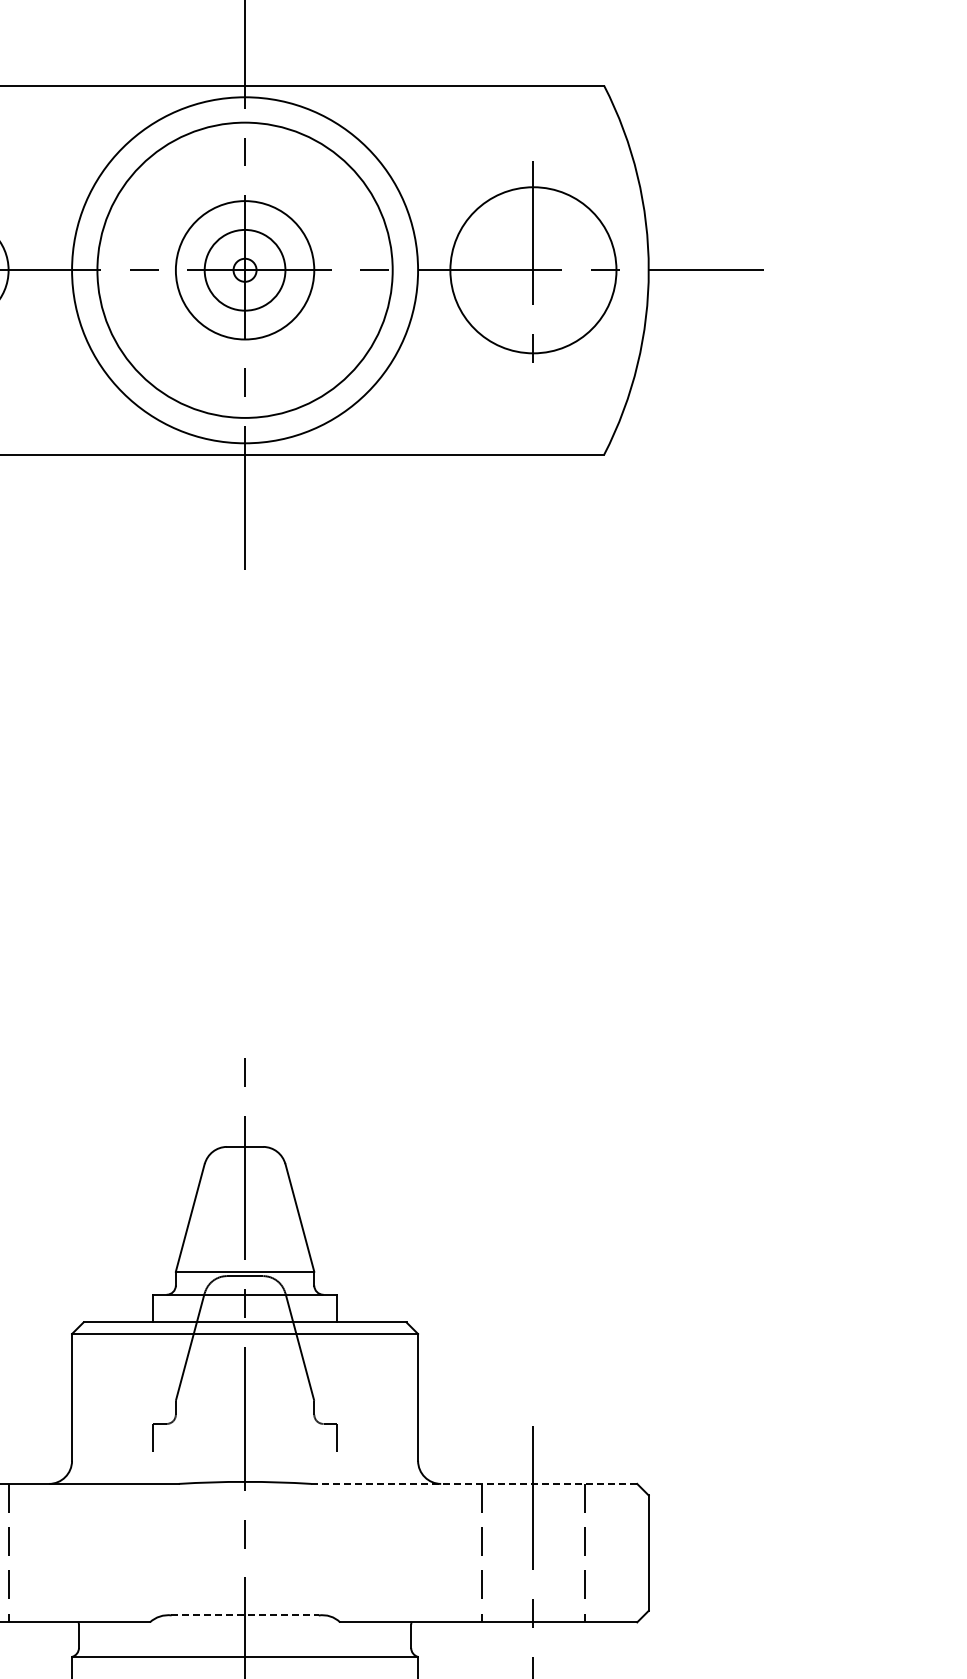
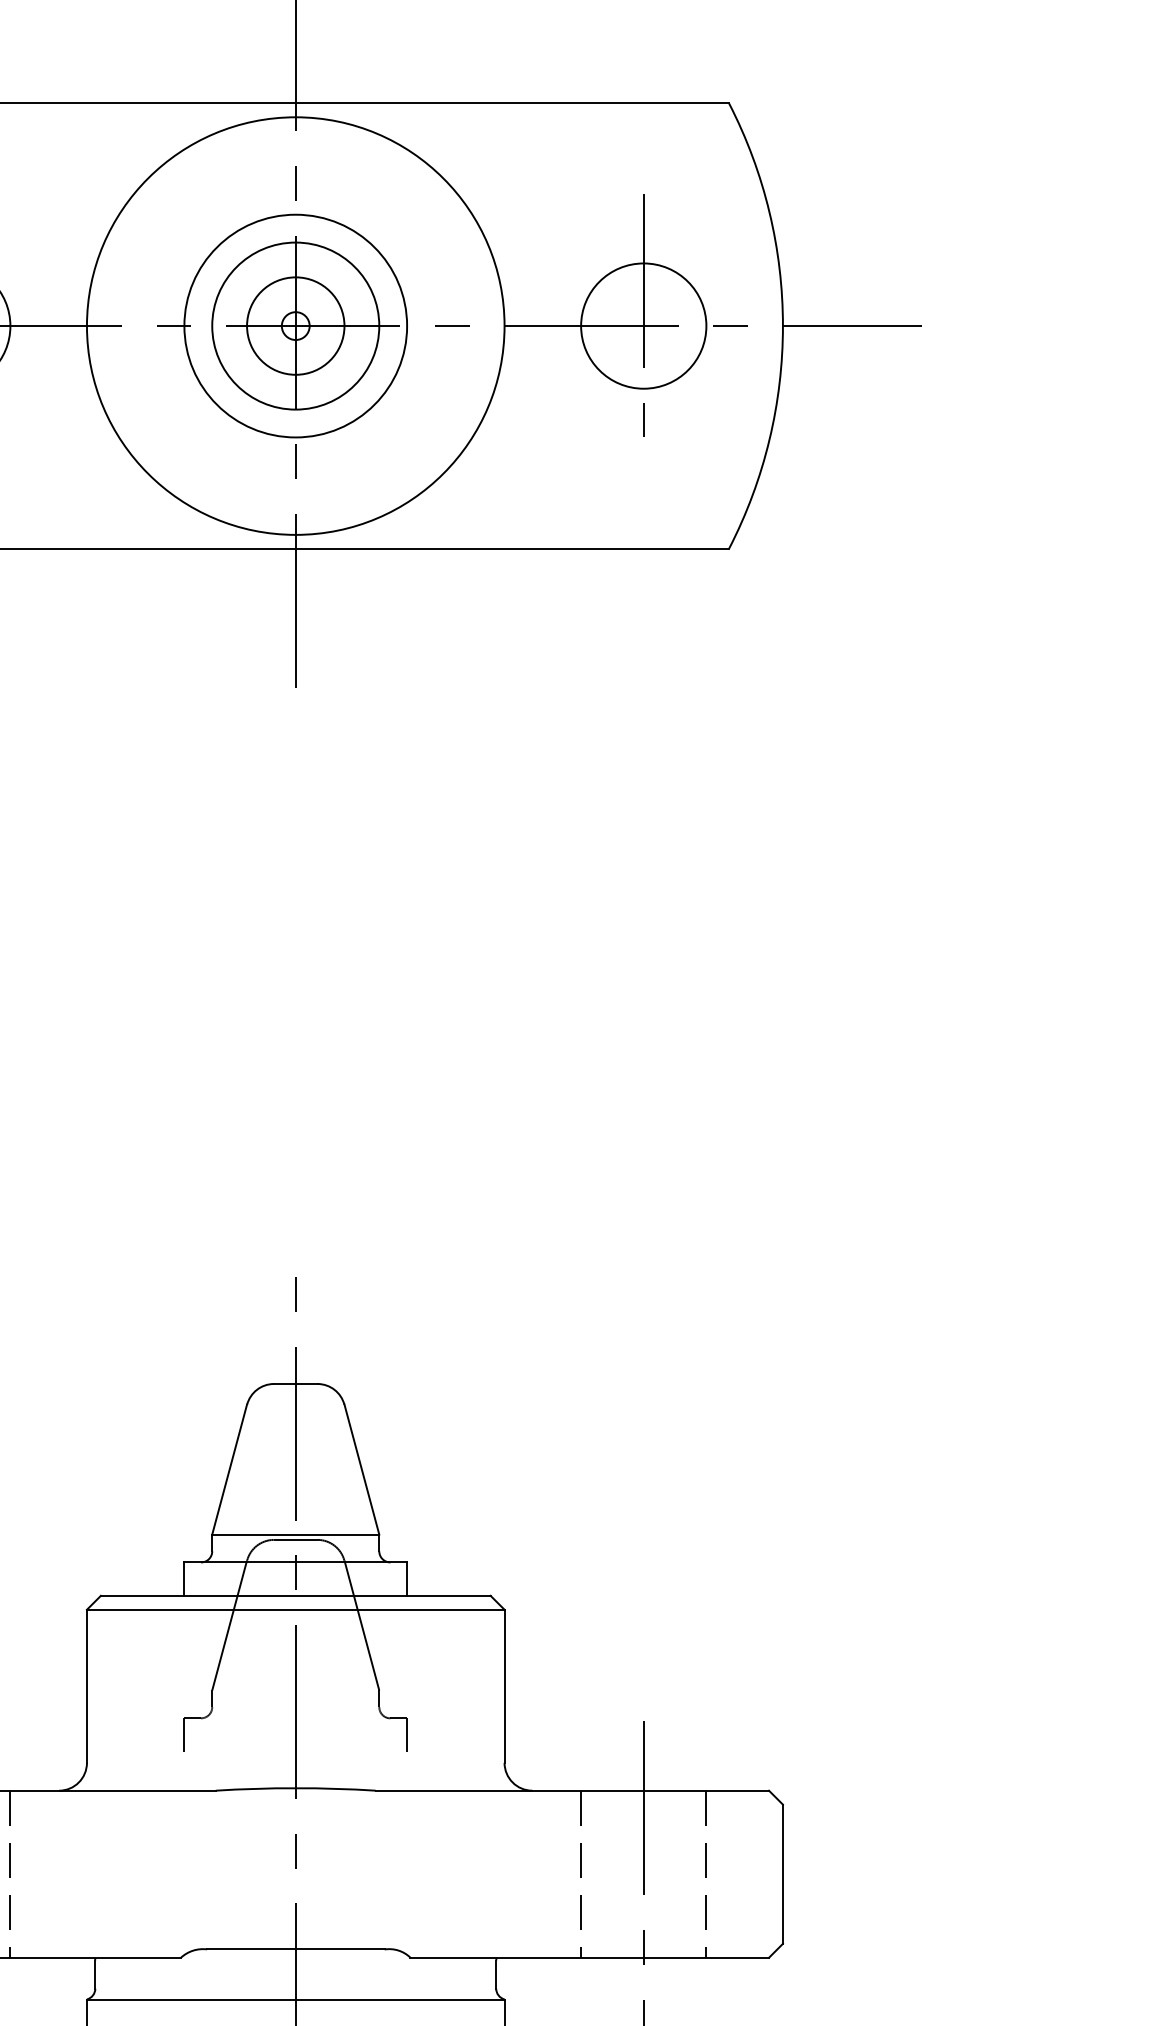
circle: (244, 270) -> (295, 326), size x0.62
circle: (533, 270) -> (643, 326), size x0.62
line: (474, 1483) -> (572, 1790), dashed -> solid
line: (245, 1615) -> (296, 1949), dashed -> solid

